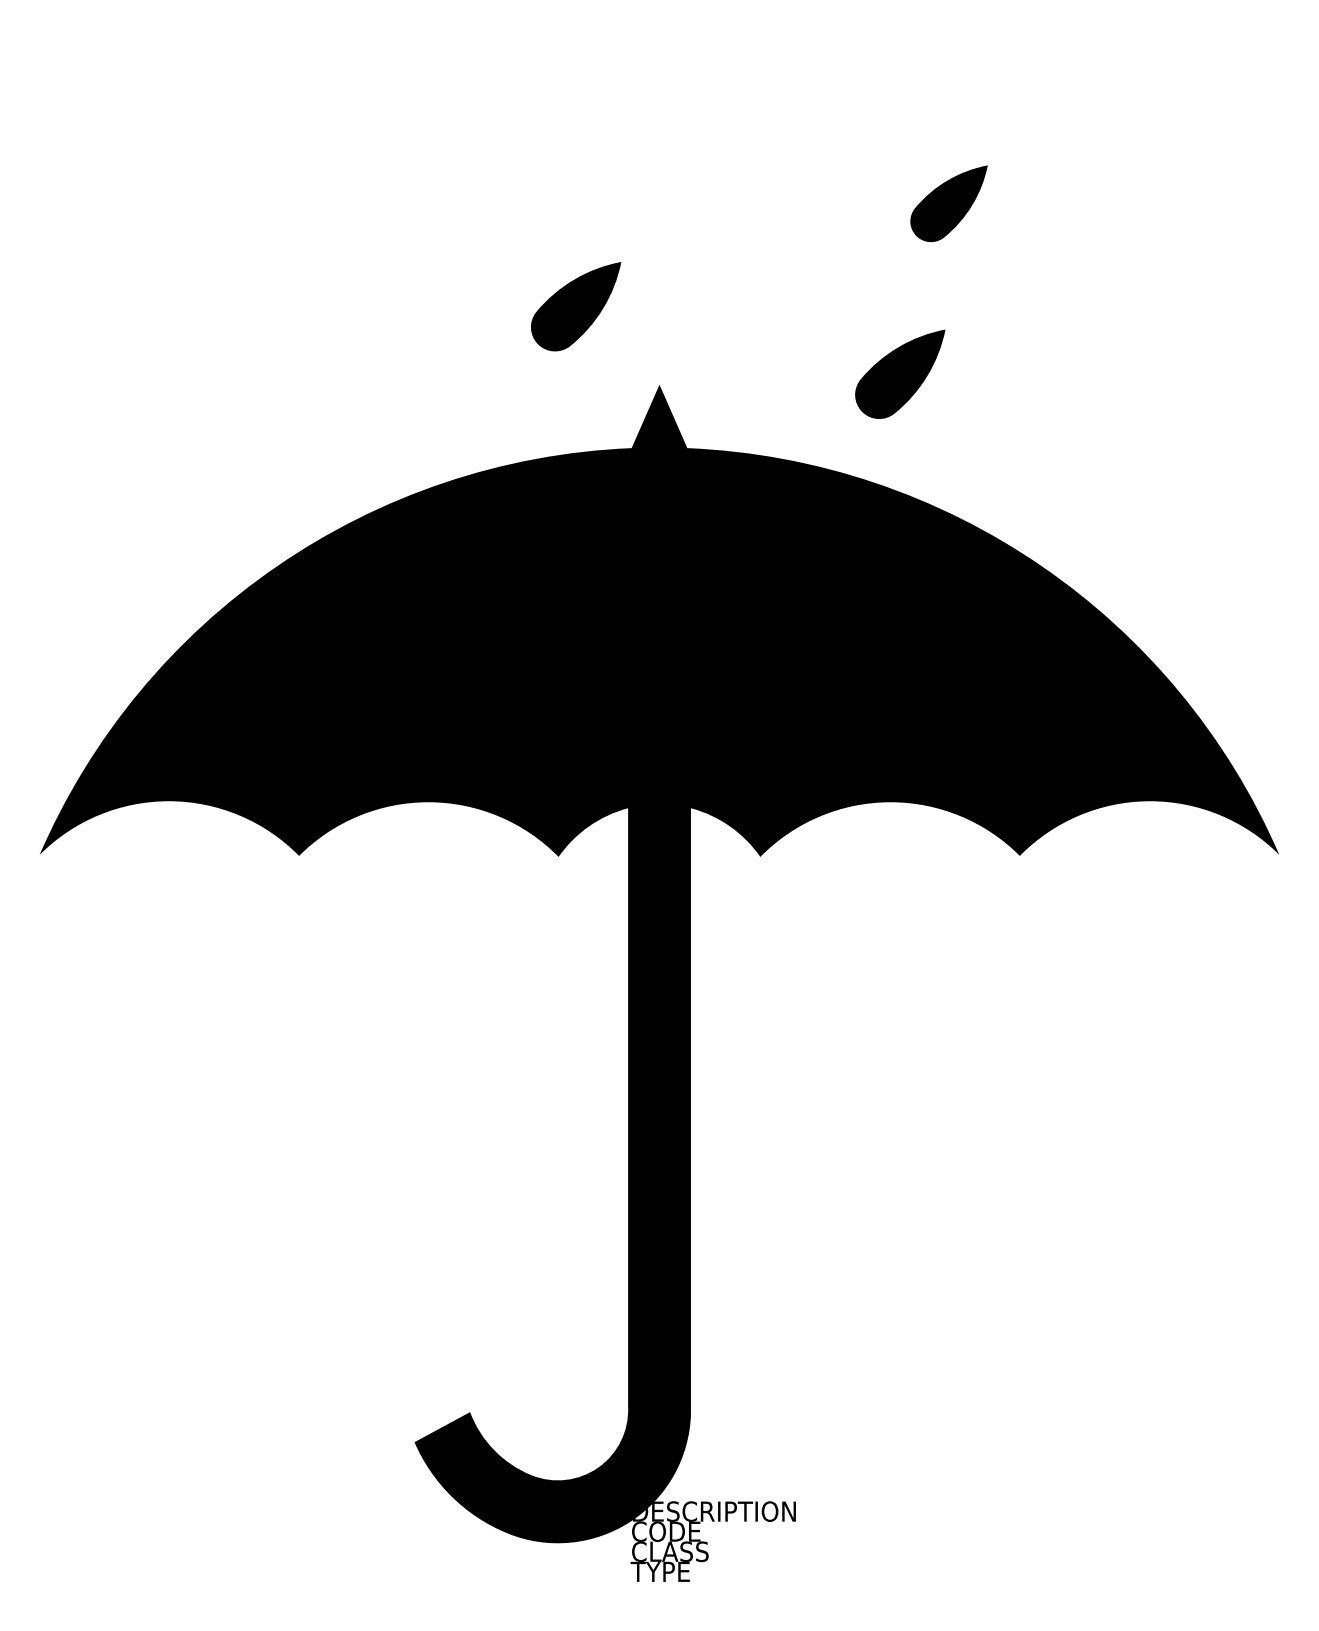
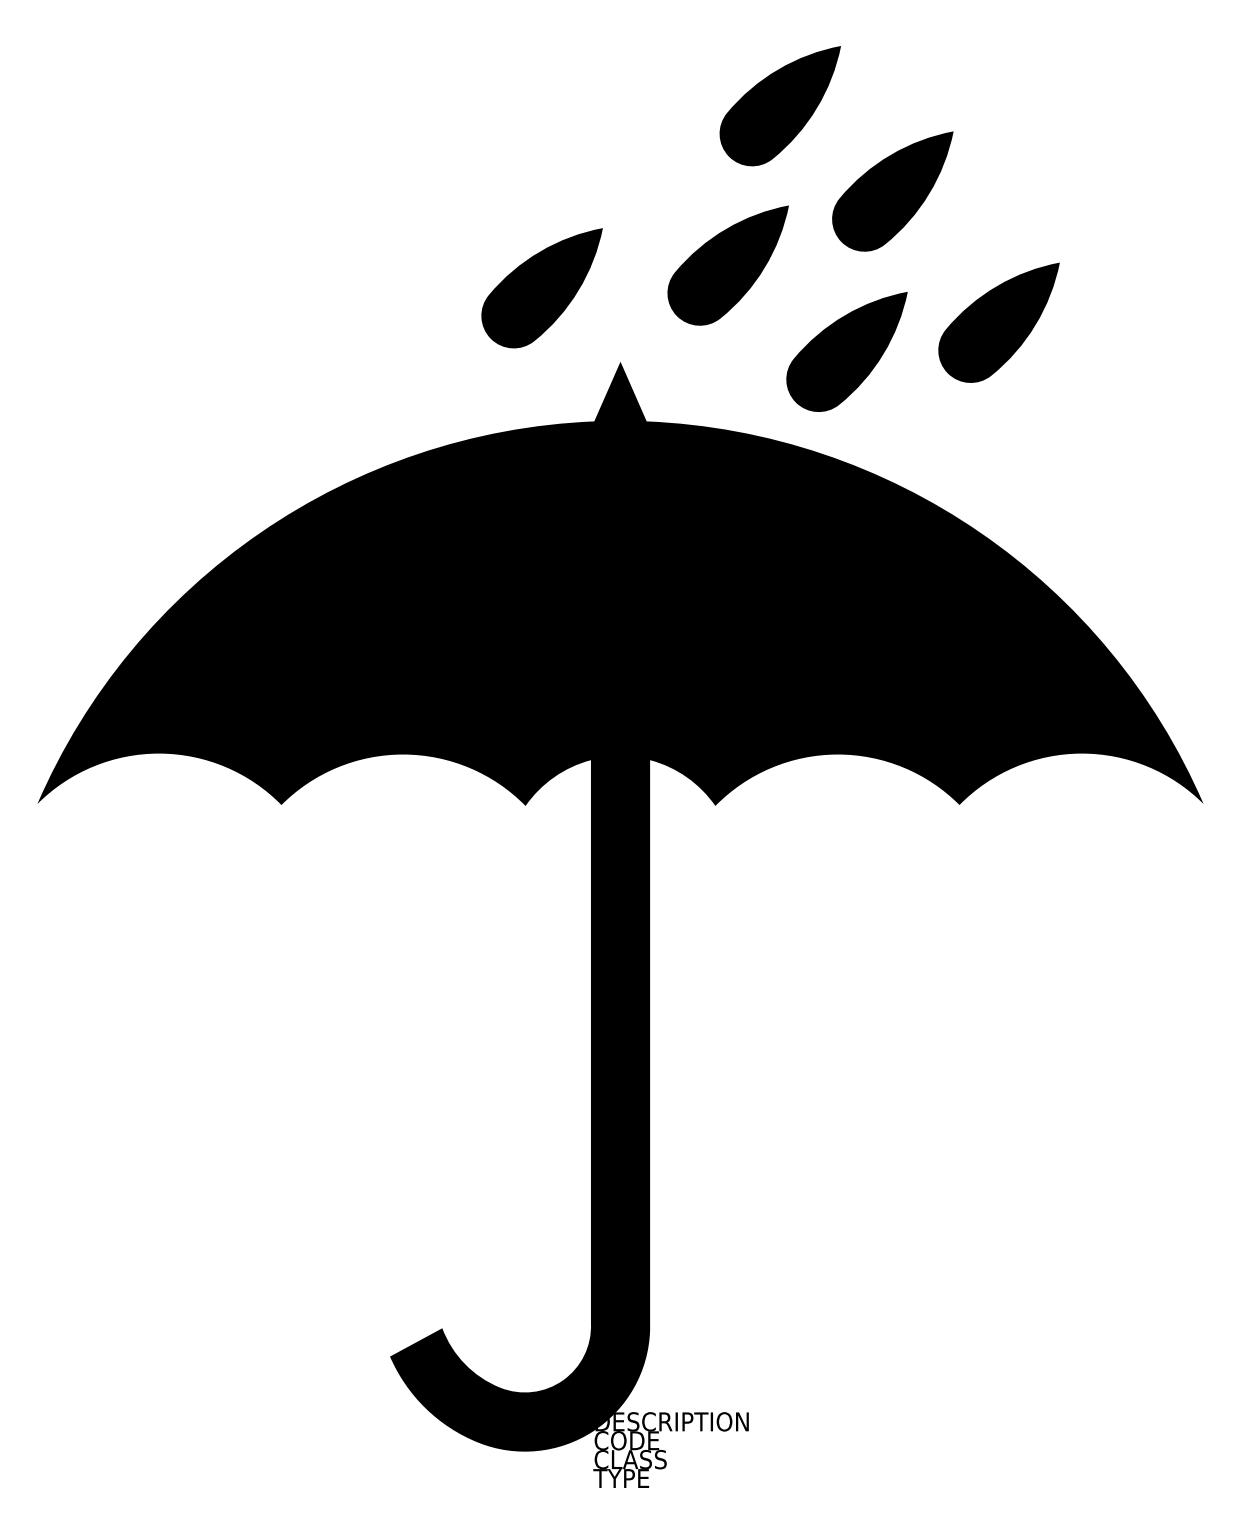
fill: (829, 112) -> (780, 105), added
part: (948, 203) -> (892, 191), size x1.67
fill: (774, 282) -> (728, 265), added
part: (575, 306) -> (541, 288), size x1.43
part: (1061, 342) -> (998, 322), added
part: (899, 373) -> (846, 351), size x1.43

